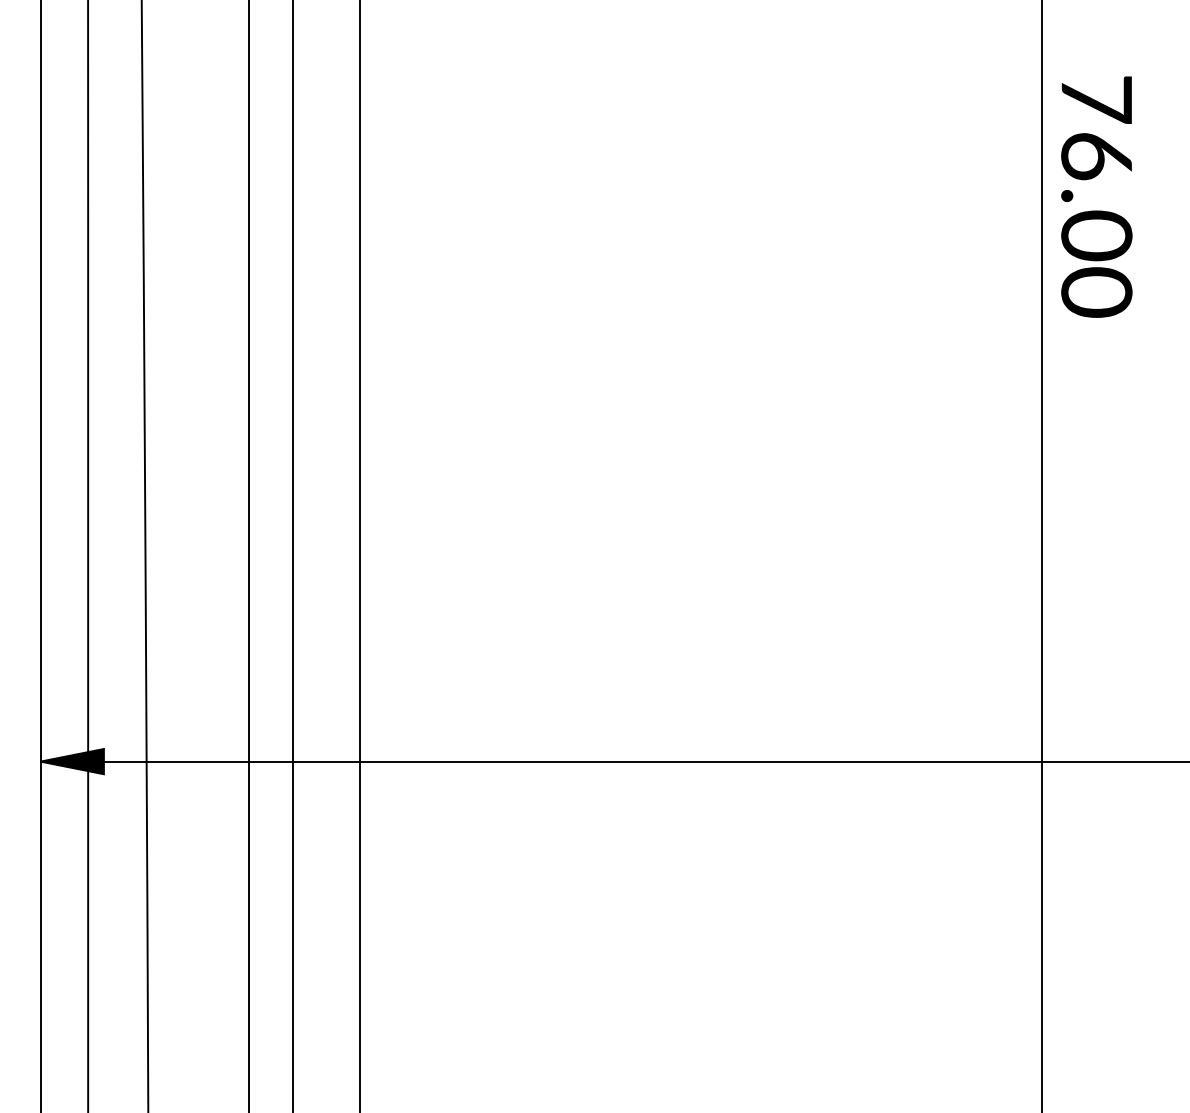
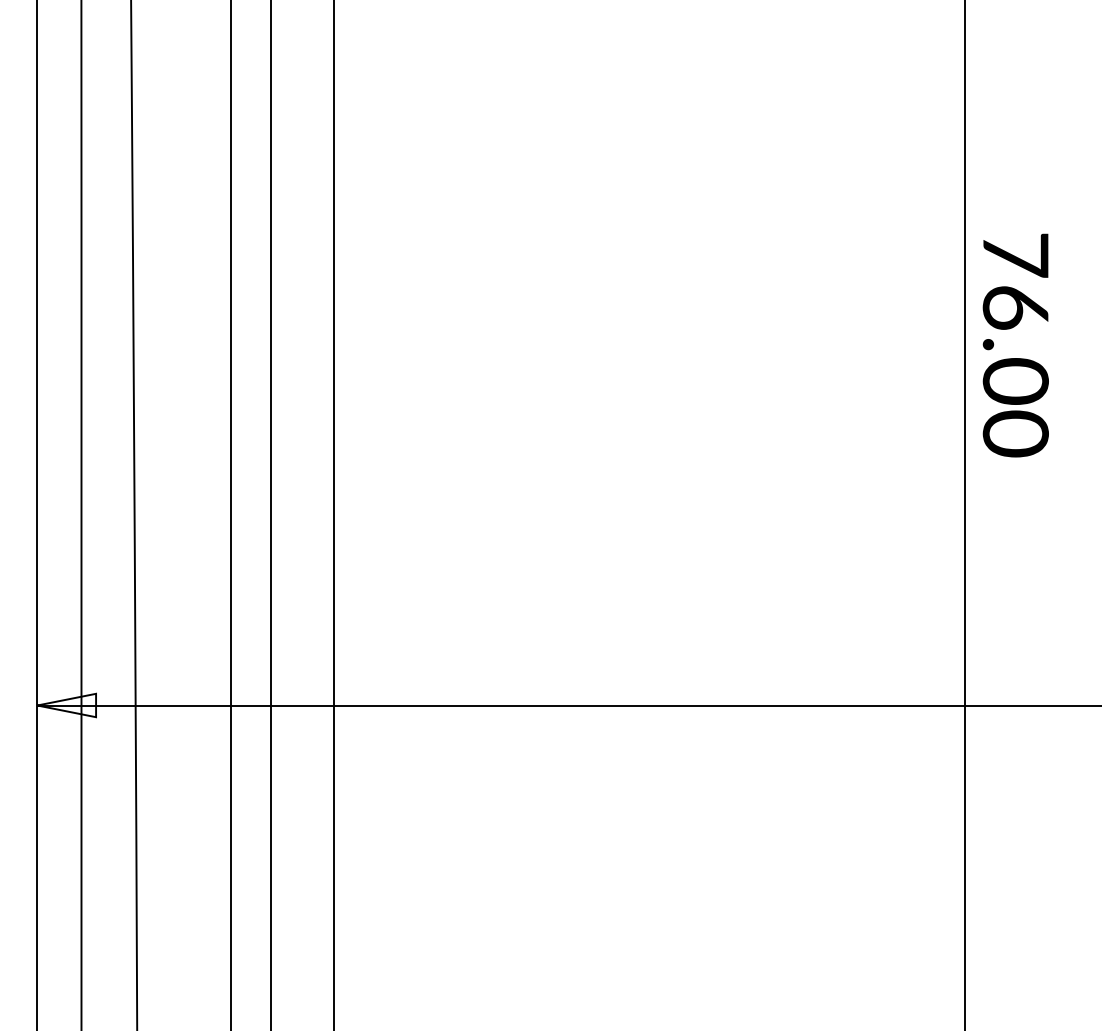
text: (1096, 197) -> (1015, 345), moved
fill: (71, 761) -> (66, 705), removed

